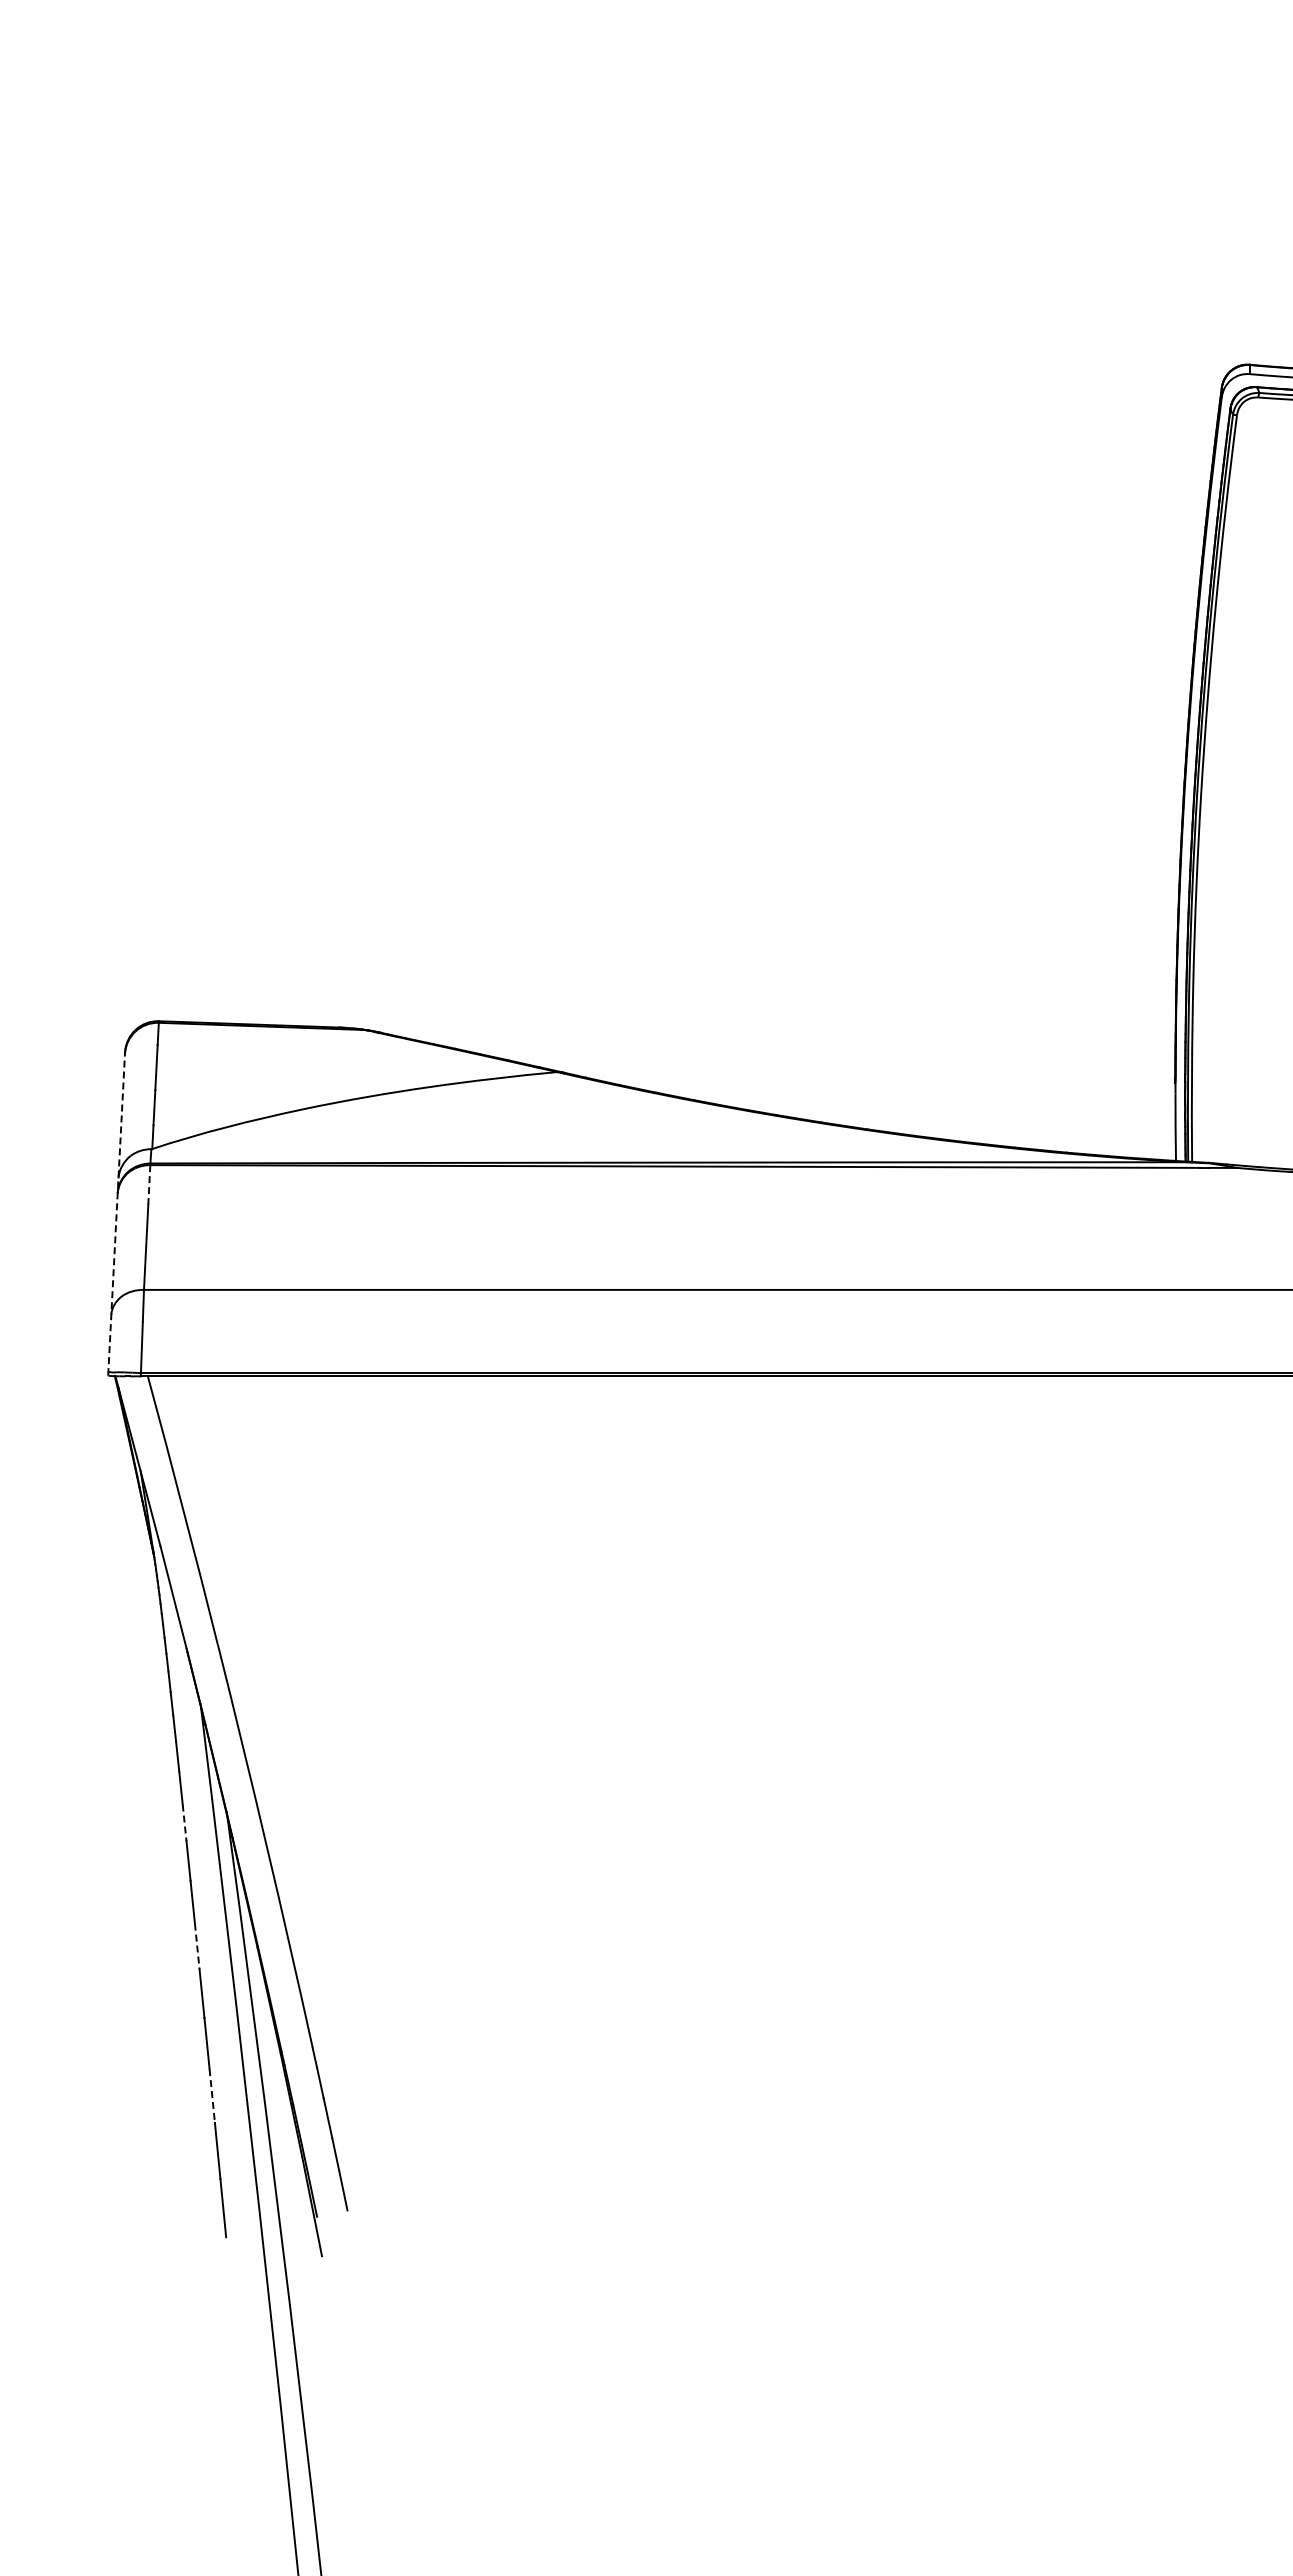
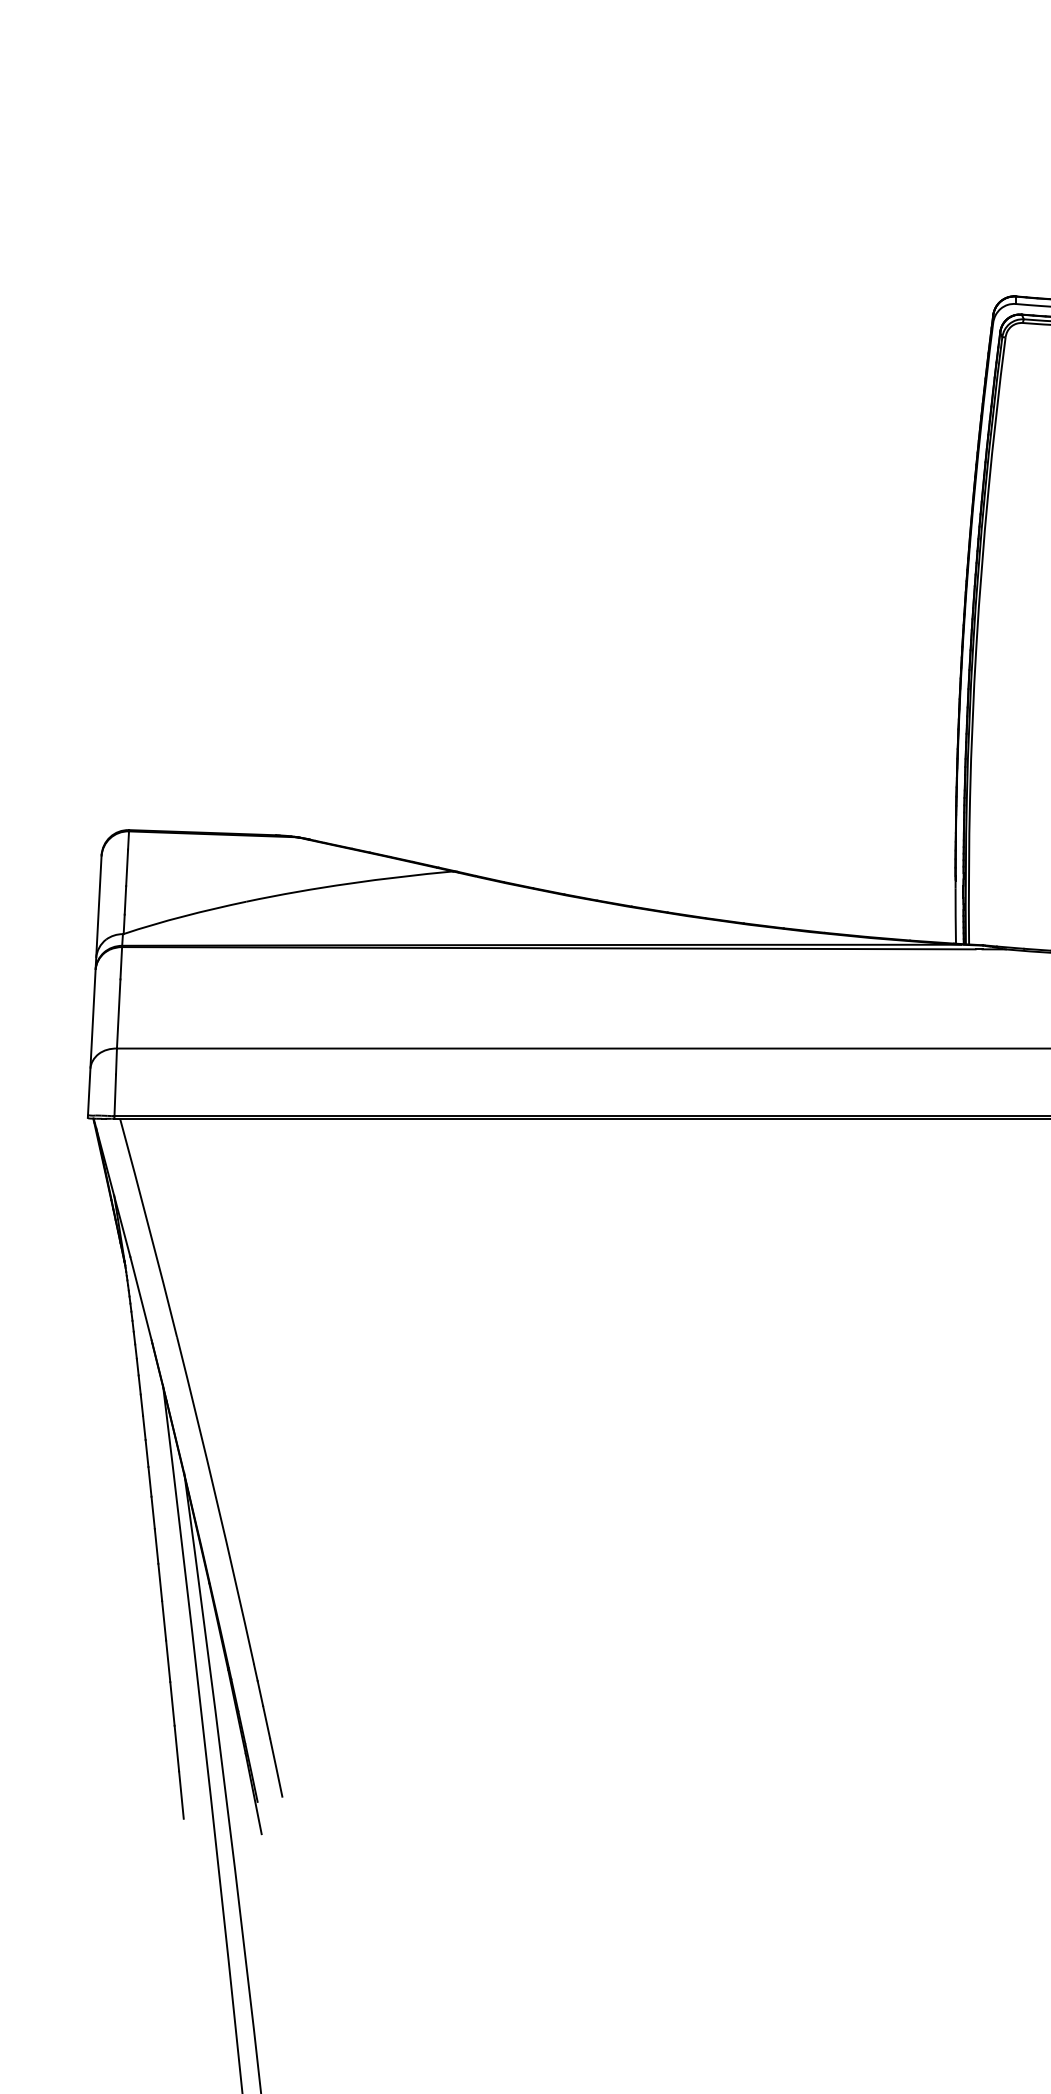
line: (149, 1184) -> (121, 962), dashed -> solid
line: (116, 1213) -> (94, 986), dashed -> solid
line: (184, 1823) -> (149, 1482), dashed -> solid
line: (197, 1947) -> (160, 1583), dashed -> solid
line: (212, 2096) -> (172, 1704), dashed -> solid

